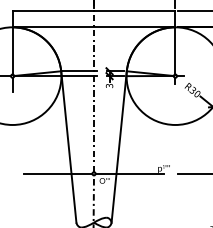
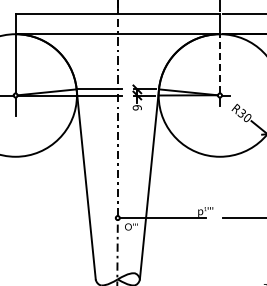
line: (175, 50) -> (219, 63), solid -> dashed
text: (108, 85) -> (136, 107), 3 -> 9
line: (57, 174) -> (72, 218), removed

